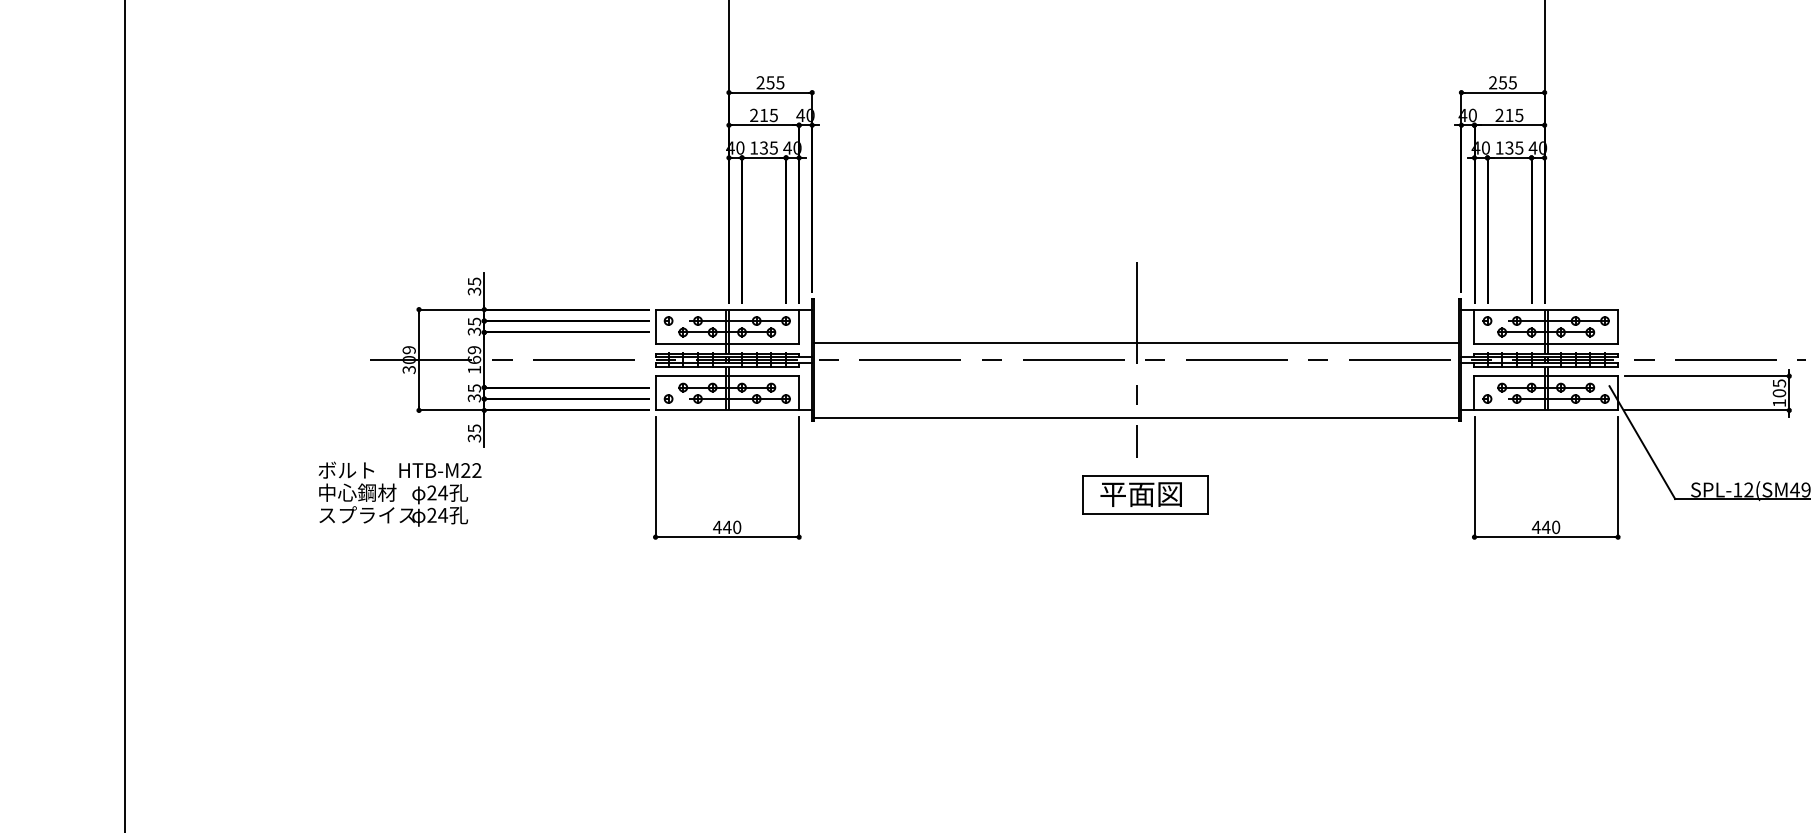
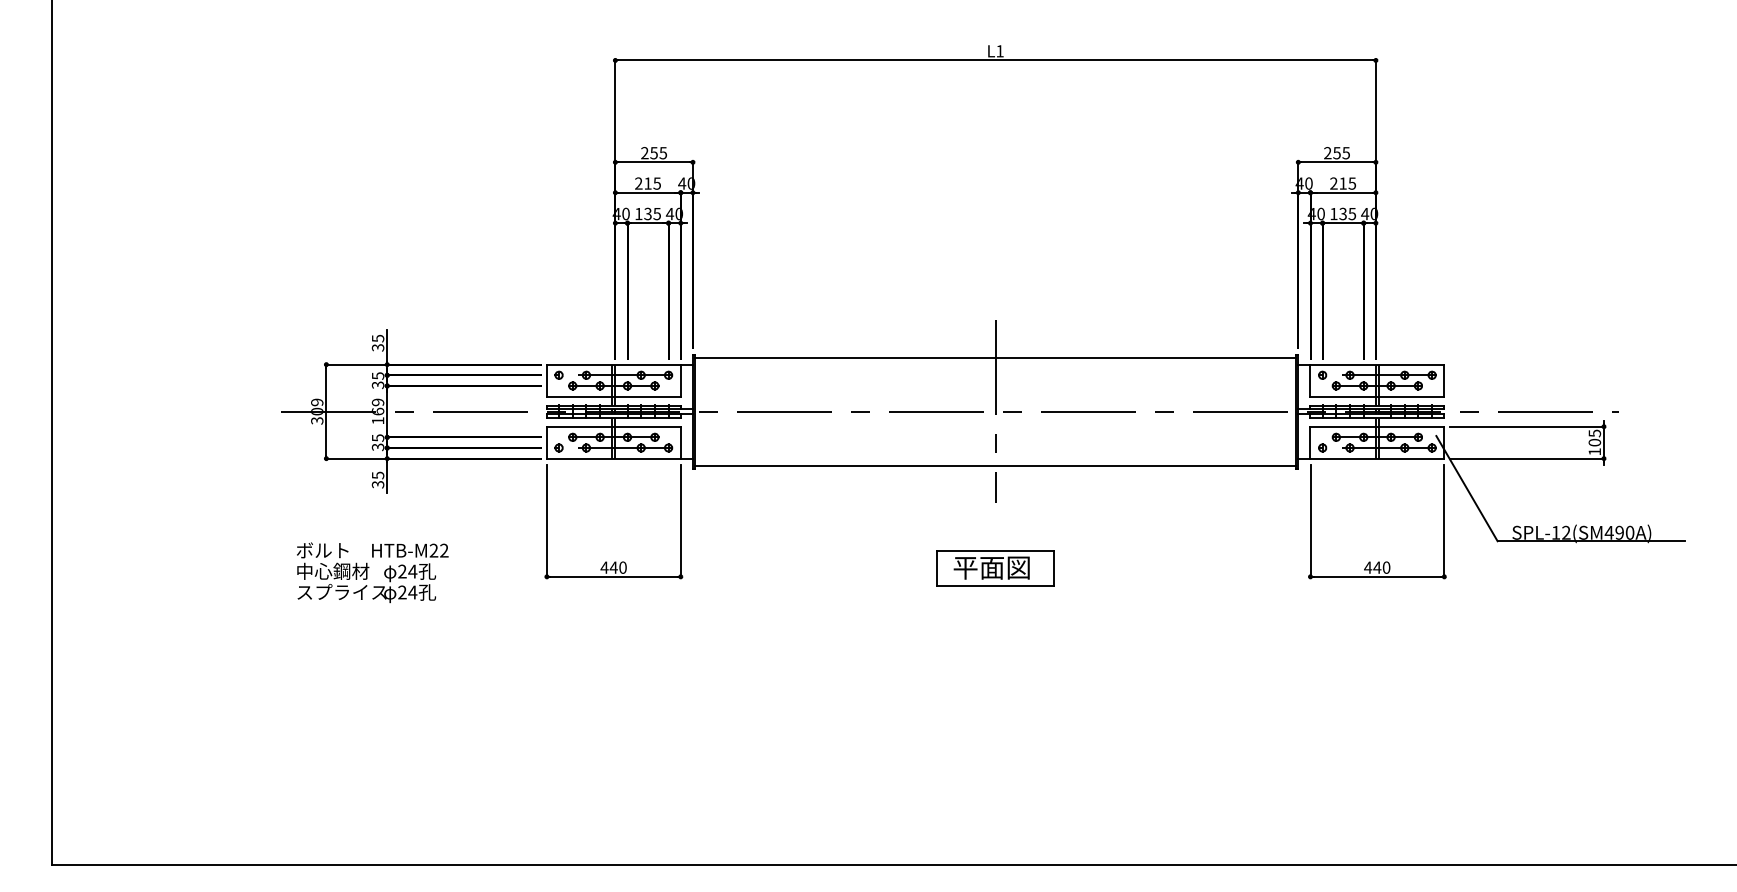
line: (1136, 342) -> (995, 357), moved
text: (399, 493) -> (372, 572), moved
part: (1145, 494) -> (995, 568), moved

